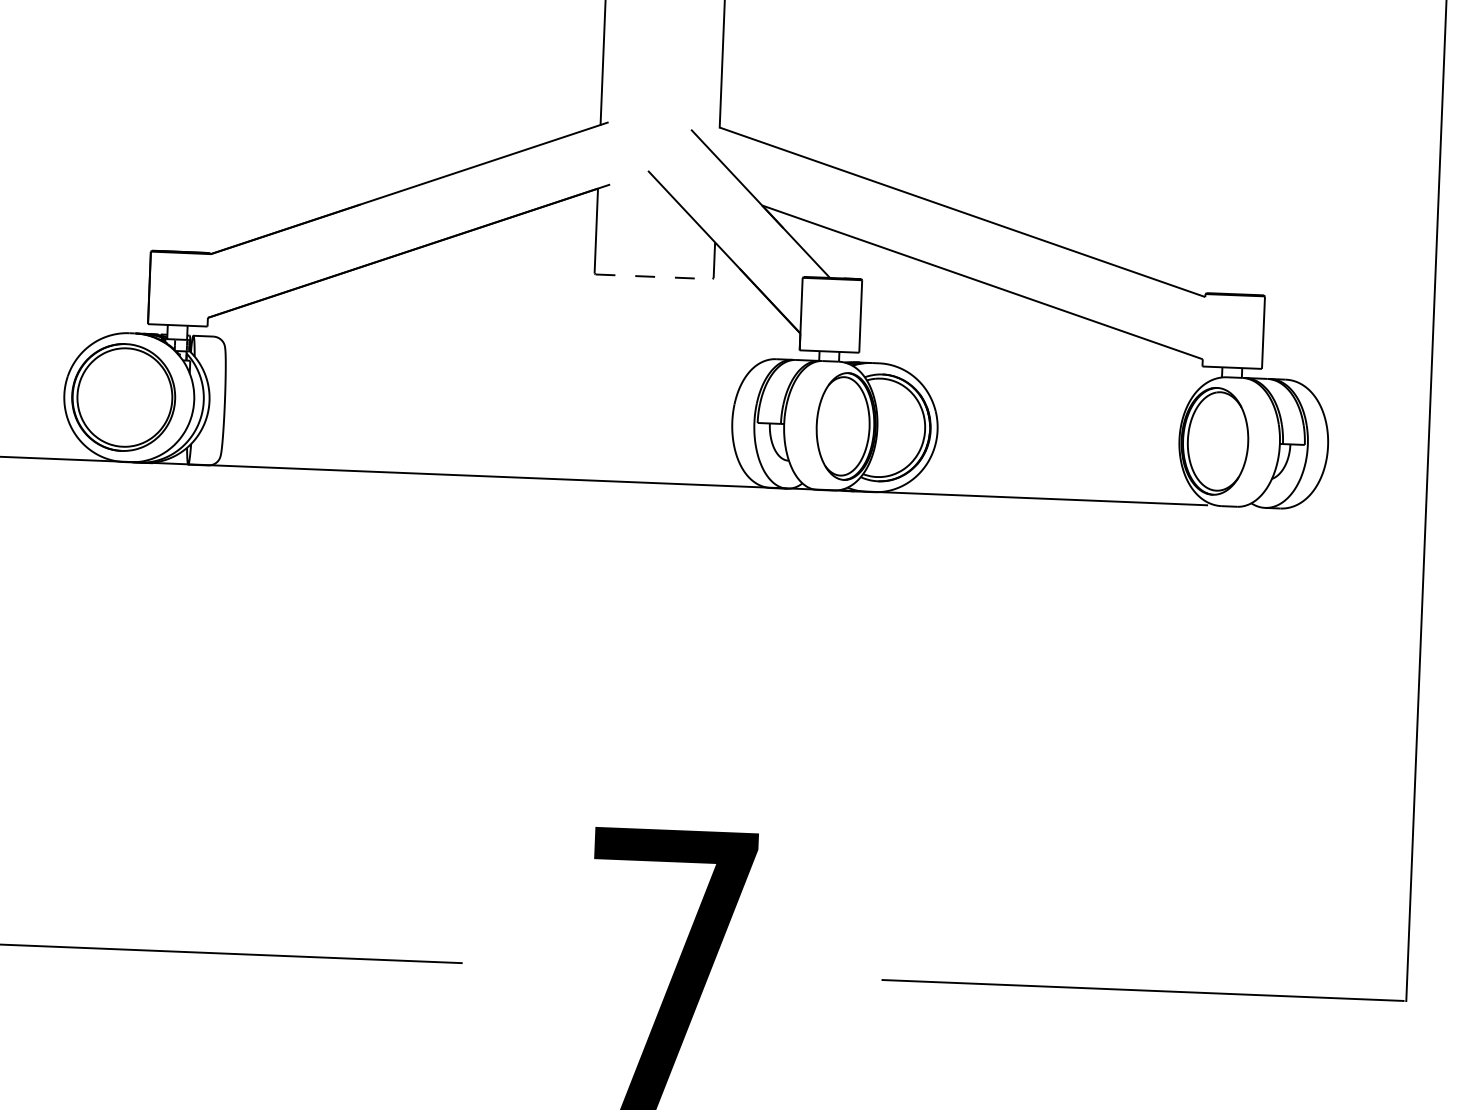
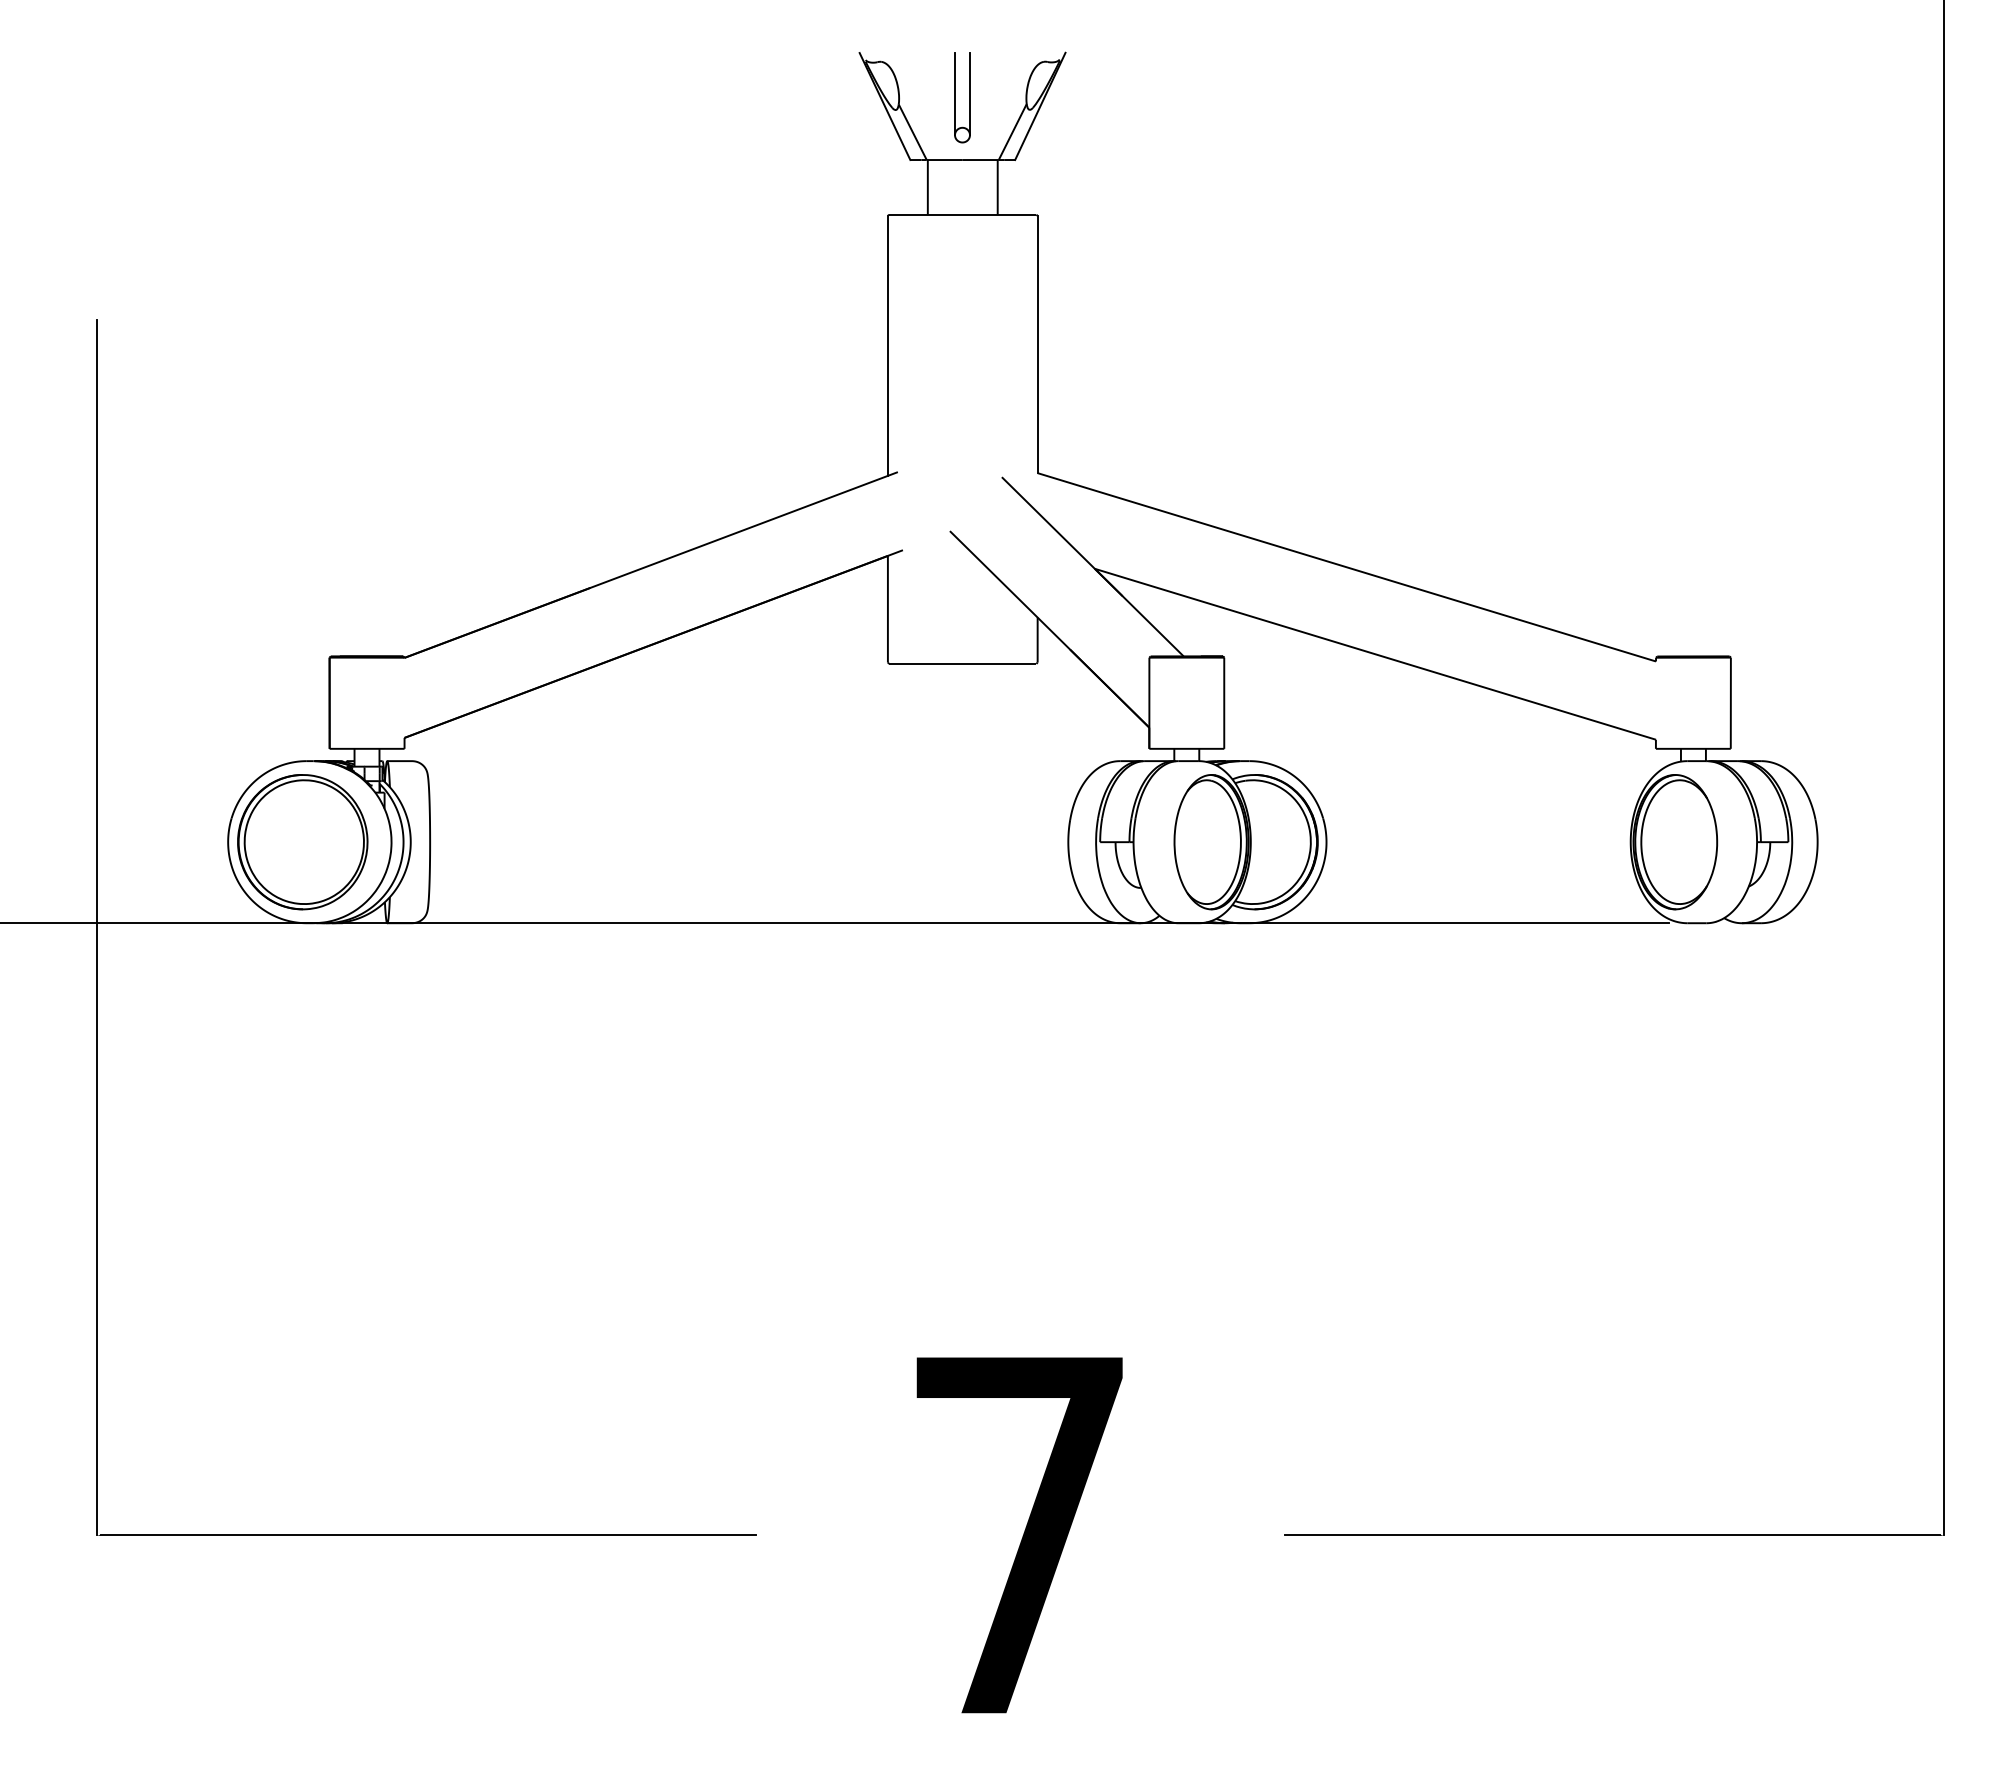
line: (653, 276) -> (962, 663), dashed -> solid

